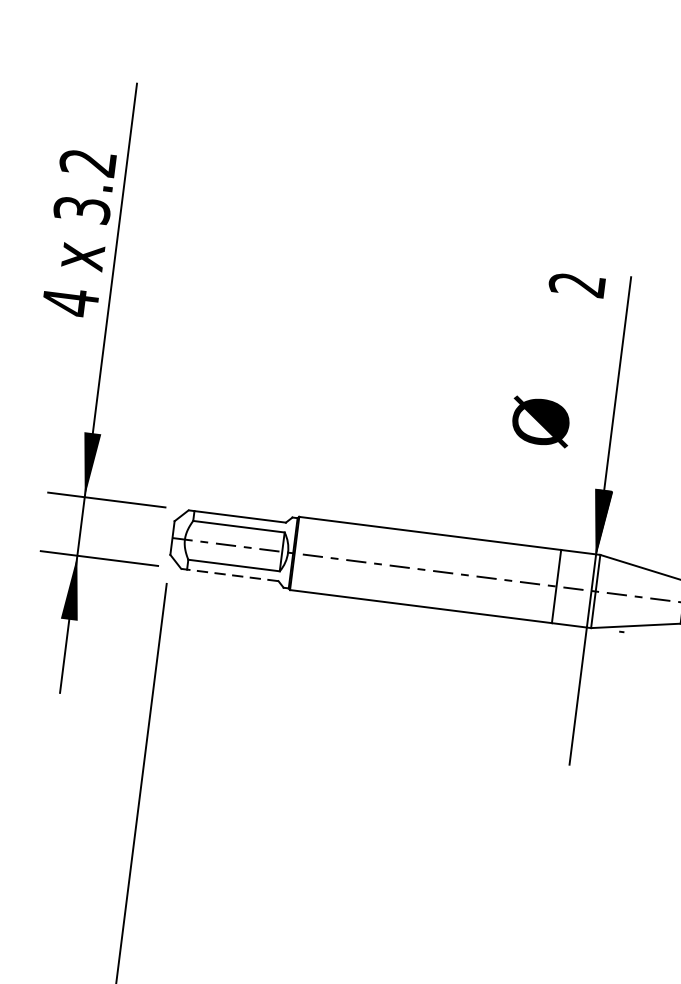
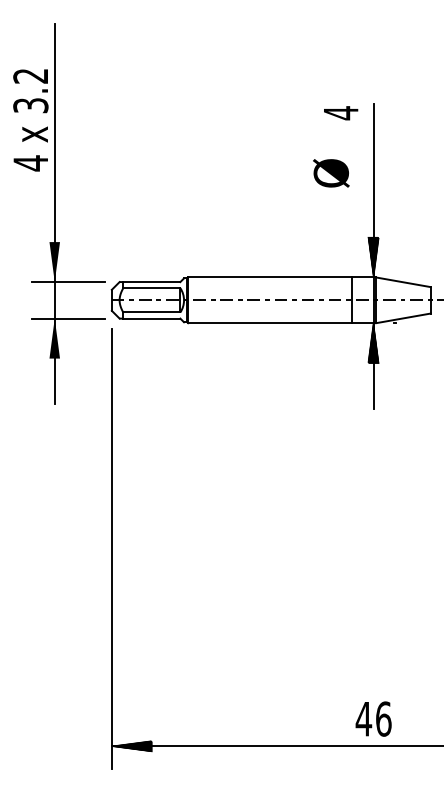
text: (576, 285) -> (340, 113), 2 -> 4
text: (541, 422) -> (331, 173), moved
line: (232, 575) -> (151, 318), dashed -> solid
hatch: (582, 660) -> (373, 343), added

